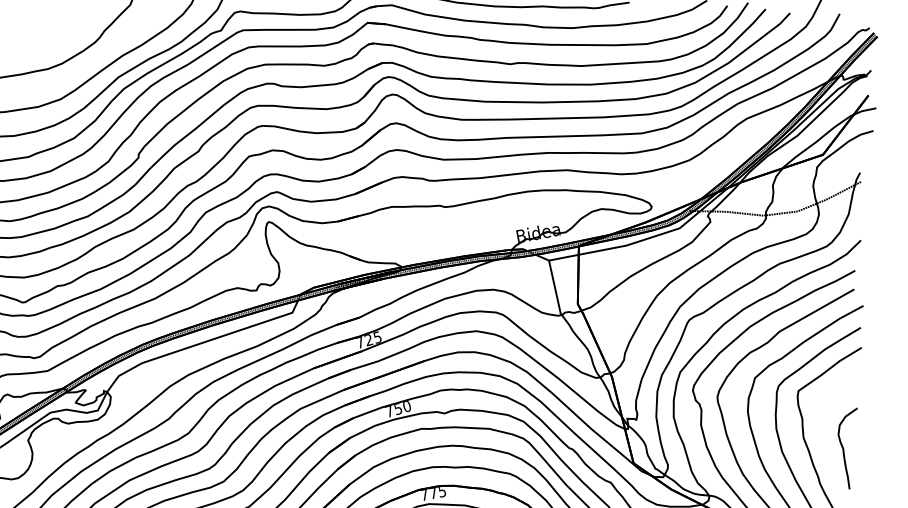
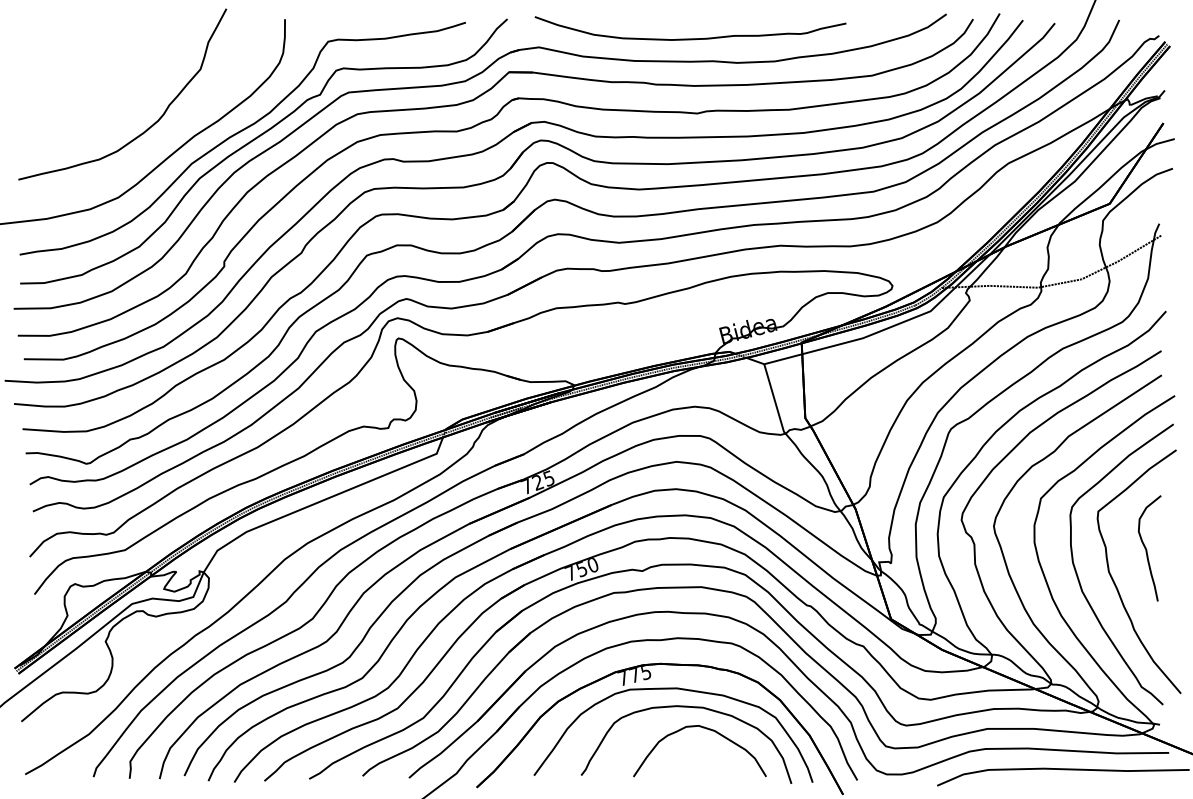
curve: (844, 448) -> (1147, 549), moved

